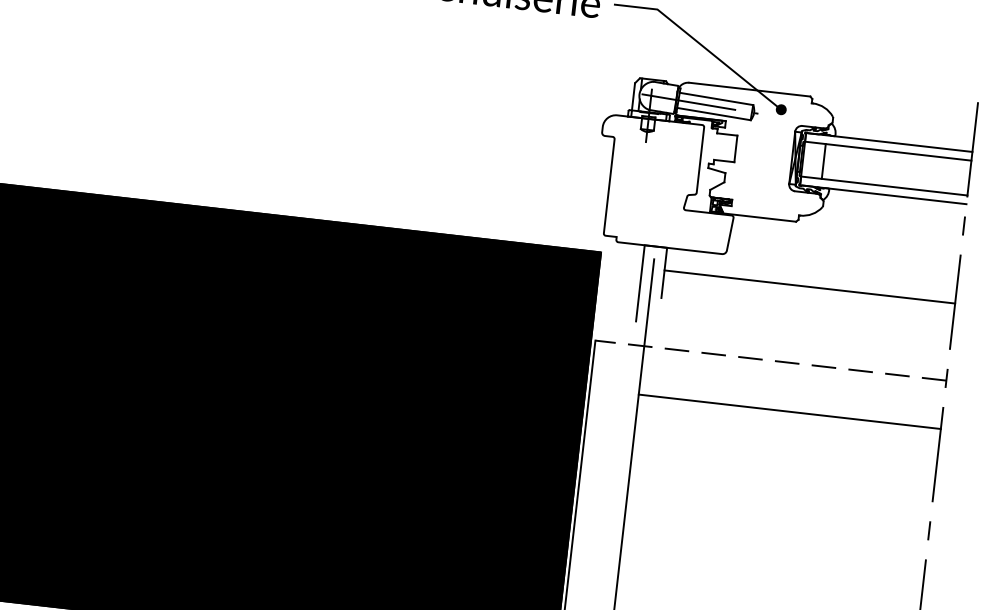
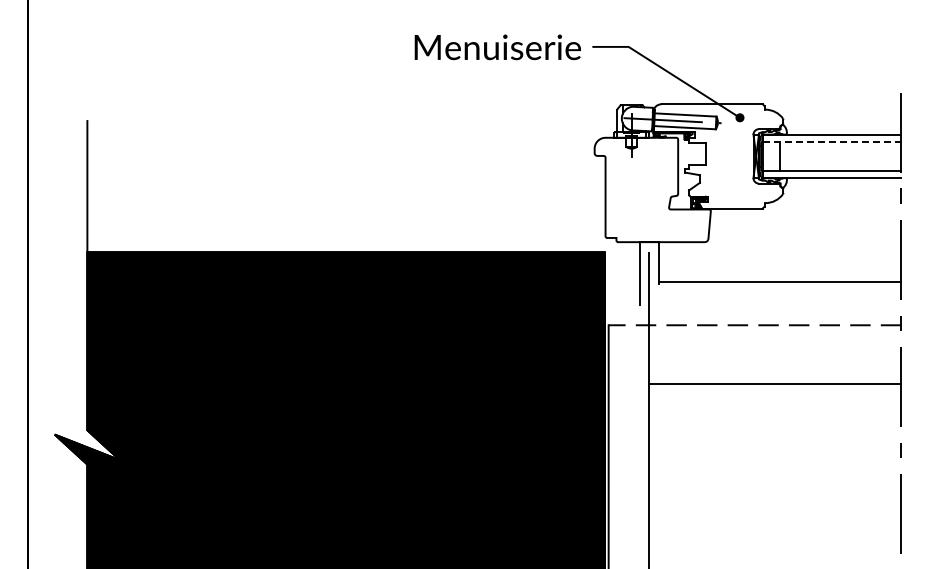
line: (889, 150) -> (832, 141), solid -> dashed
line: (809, 287) -> (779, 282), moved
line: (790, 411) -> (775, 383), moved

